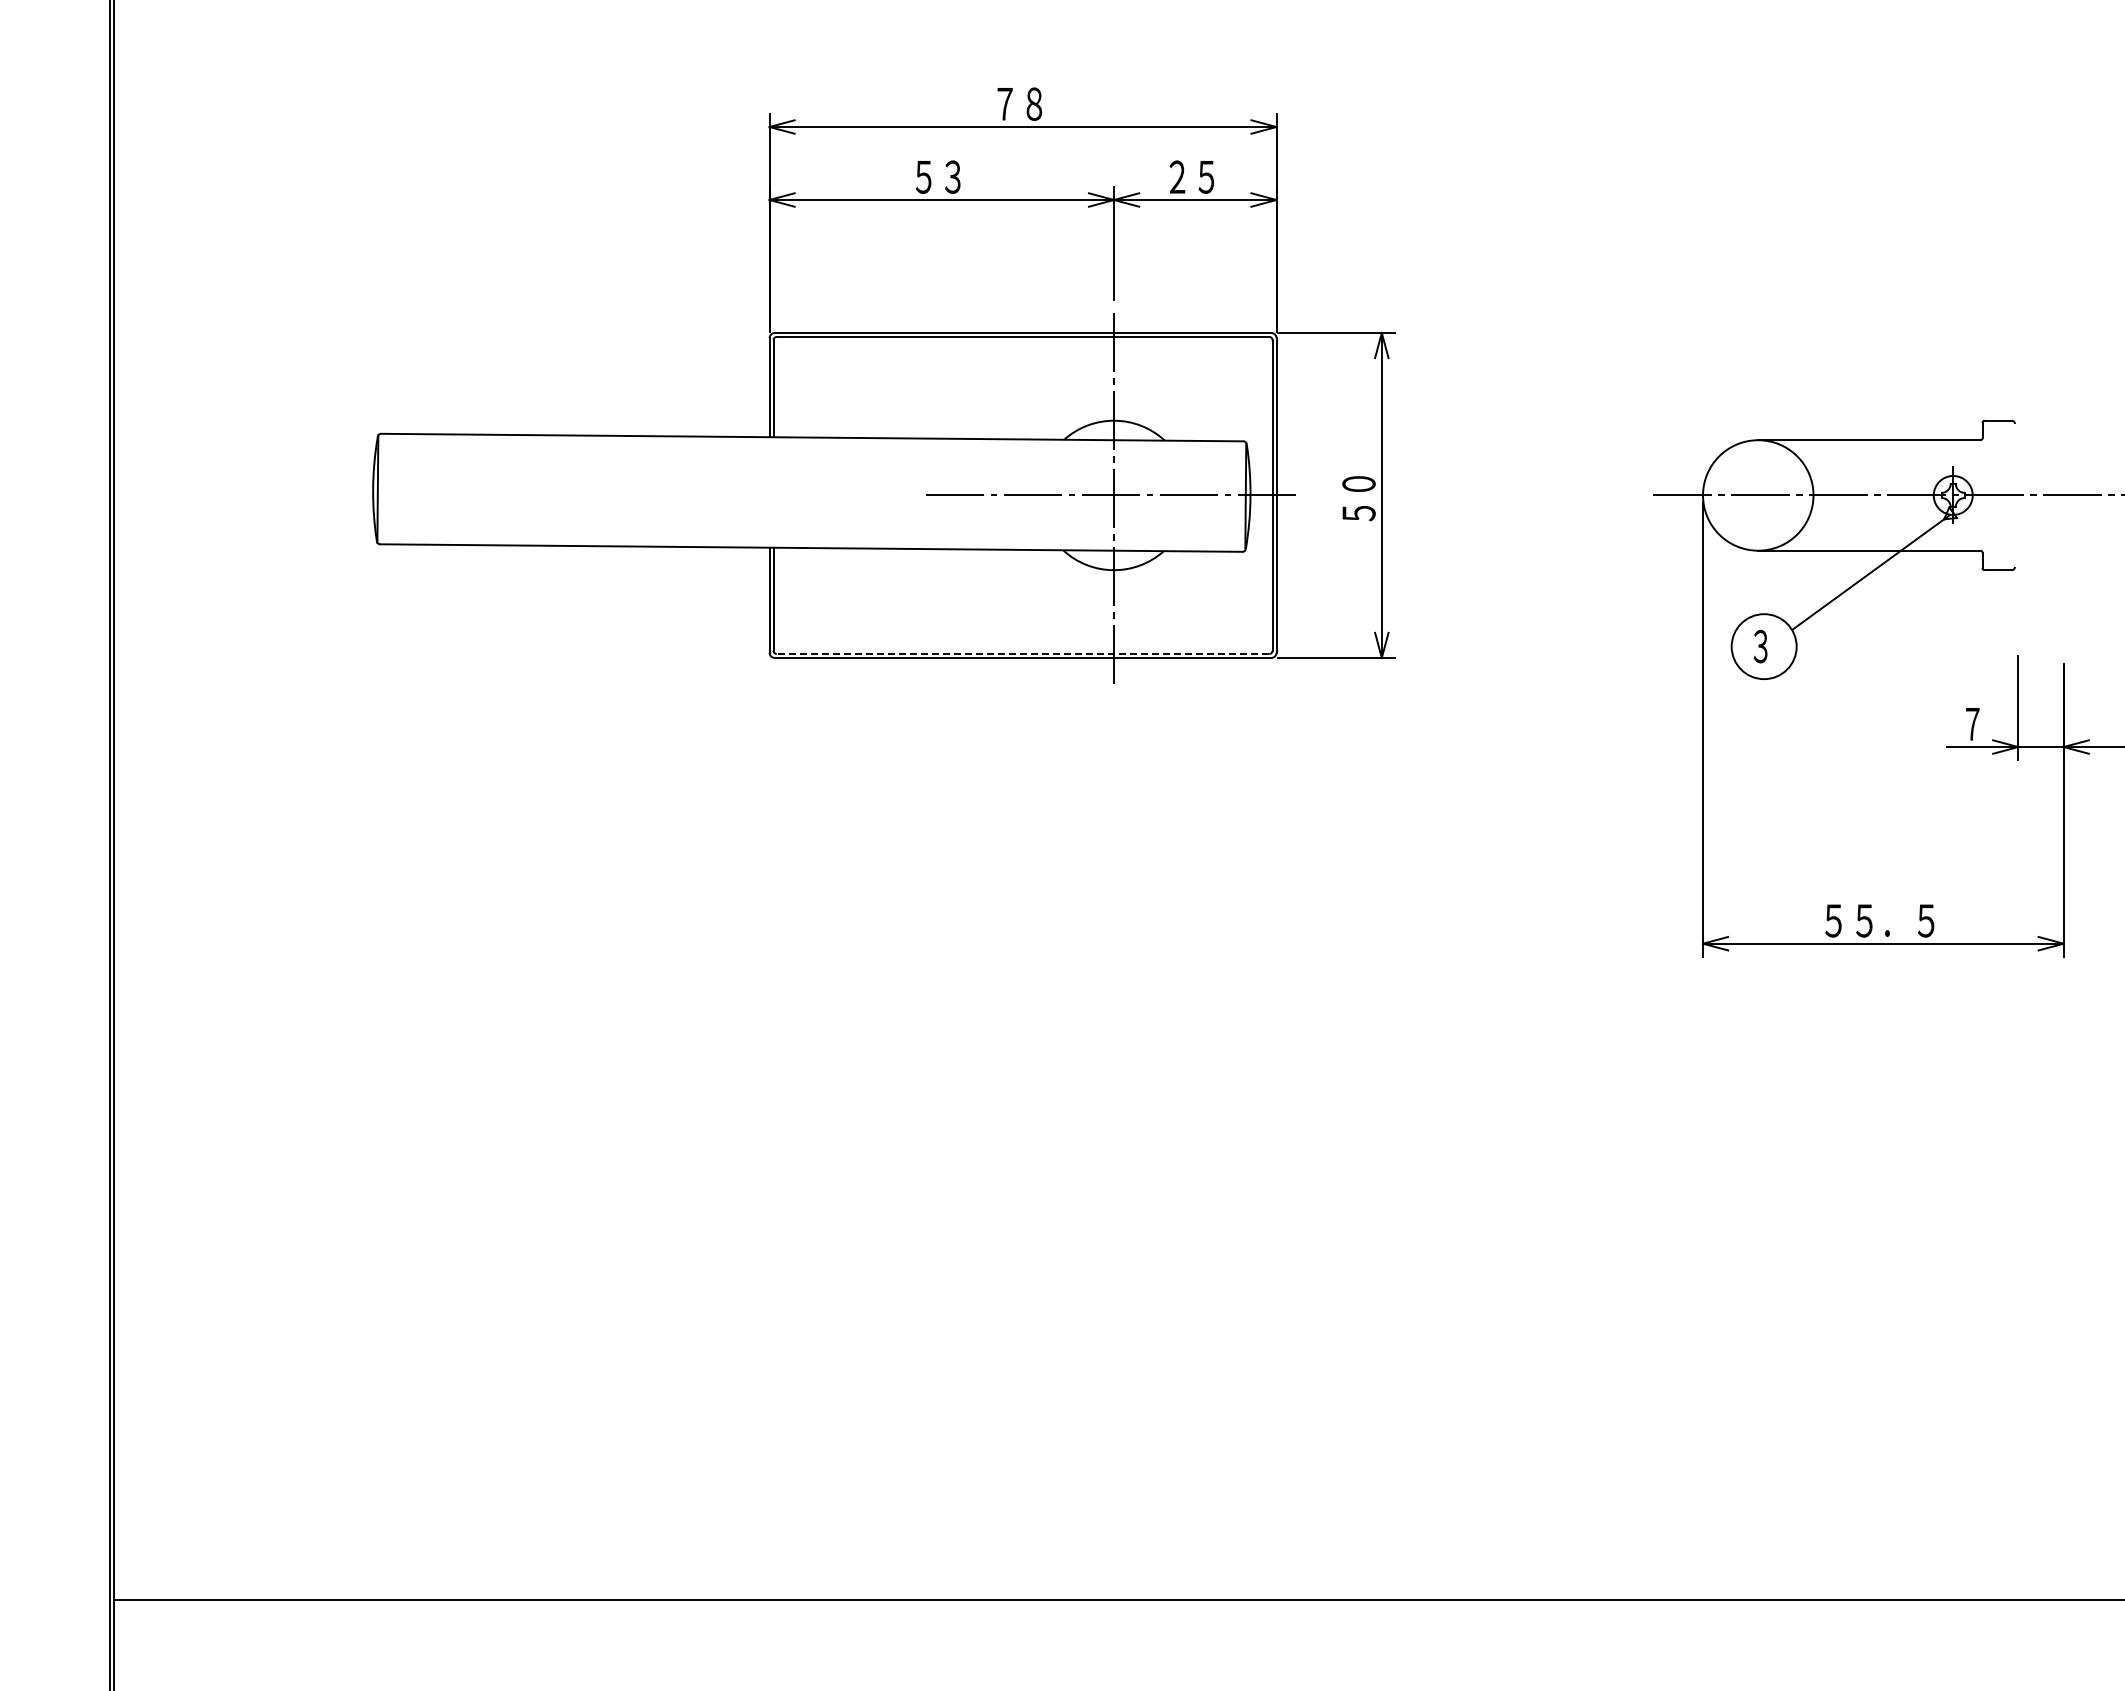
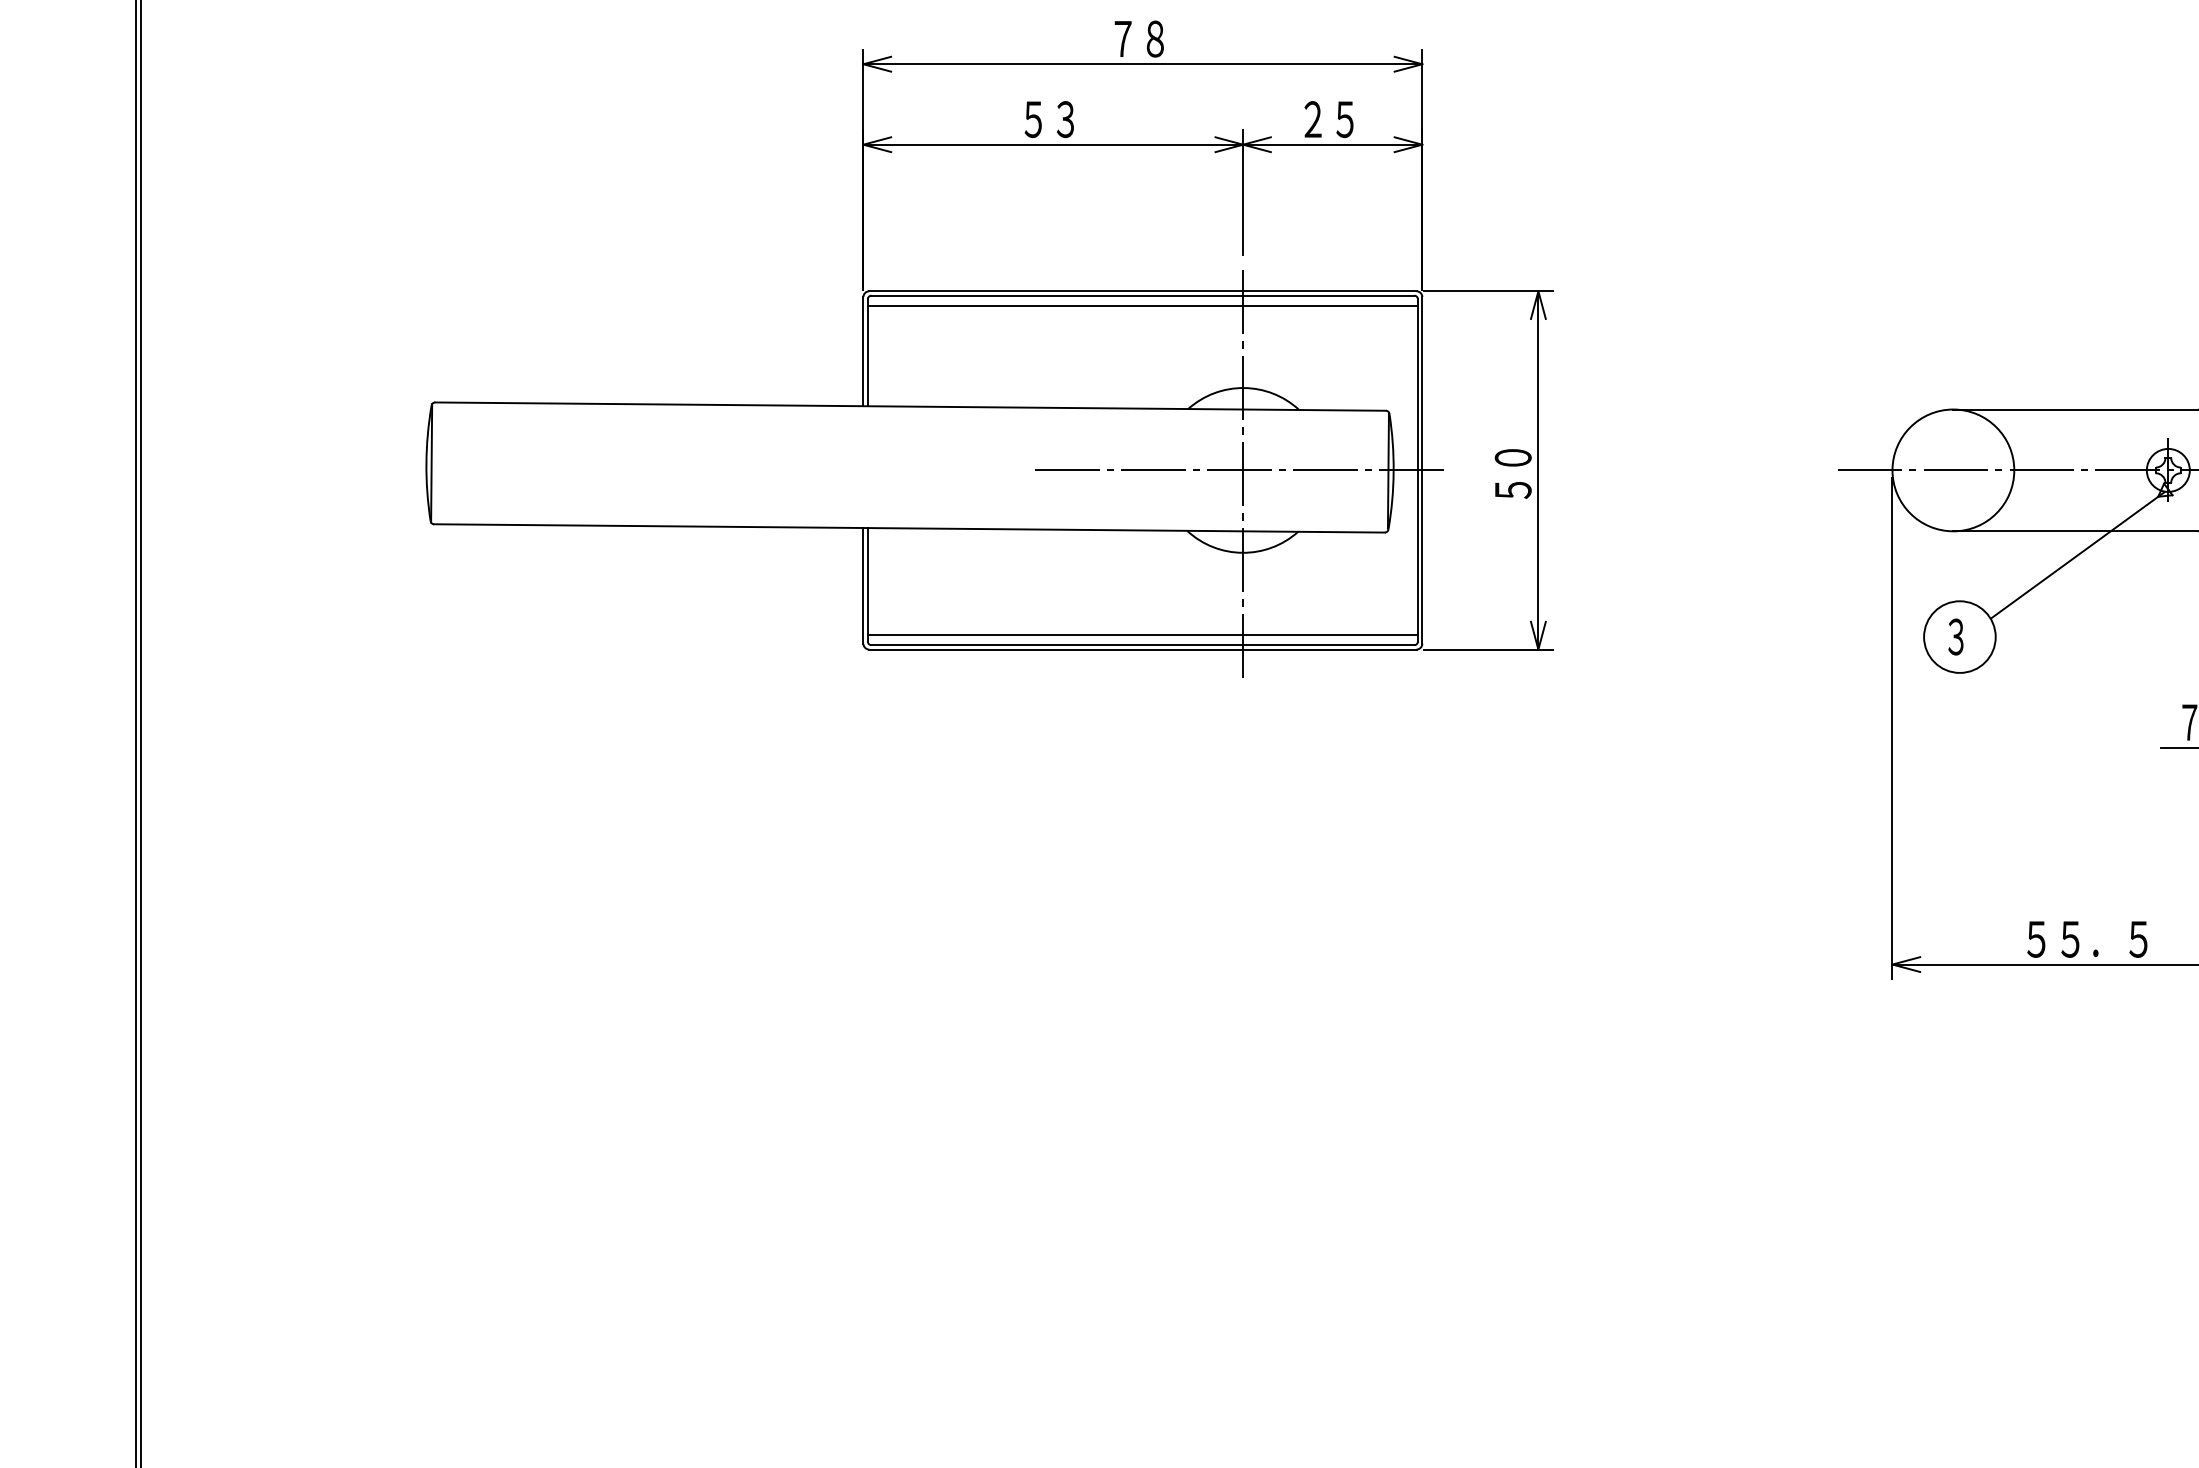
line: (1022, 345) -> (1142, 305), added
line: (1022, 644) -> (1142, 634), added
line: (1022, 653) -> (1142, 644), dashed -> solid

